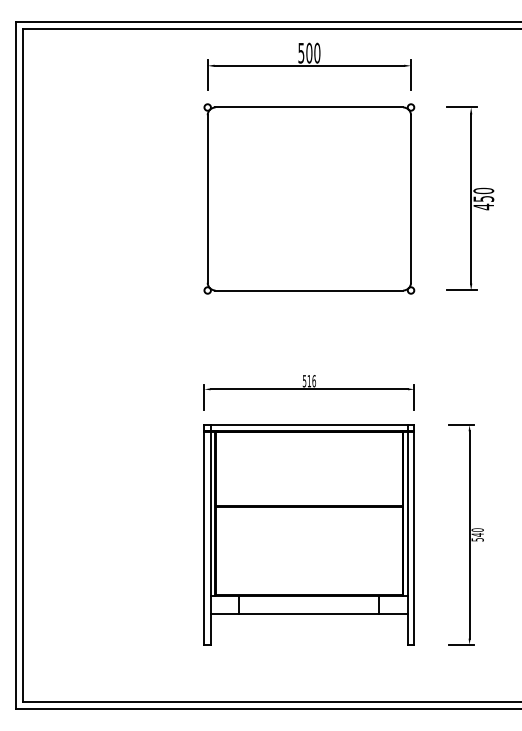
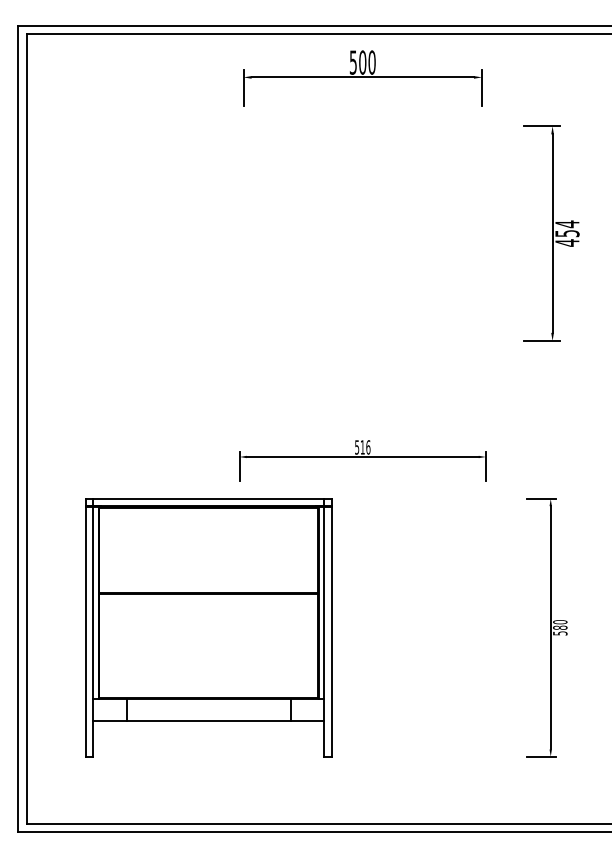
text: (483, 191) -> (567, 224), 450 -> 454
part: (309, 198) -> (362, 233), removed
part: (309, 534) -> (208, 627), moved
text: (477, 534) -> (560, 627), 540 -> 580

